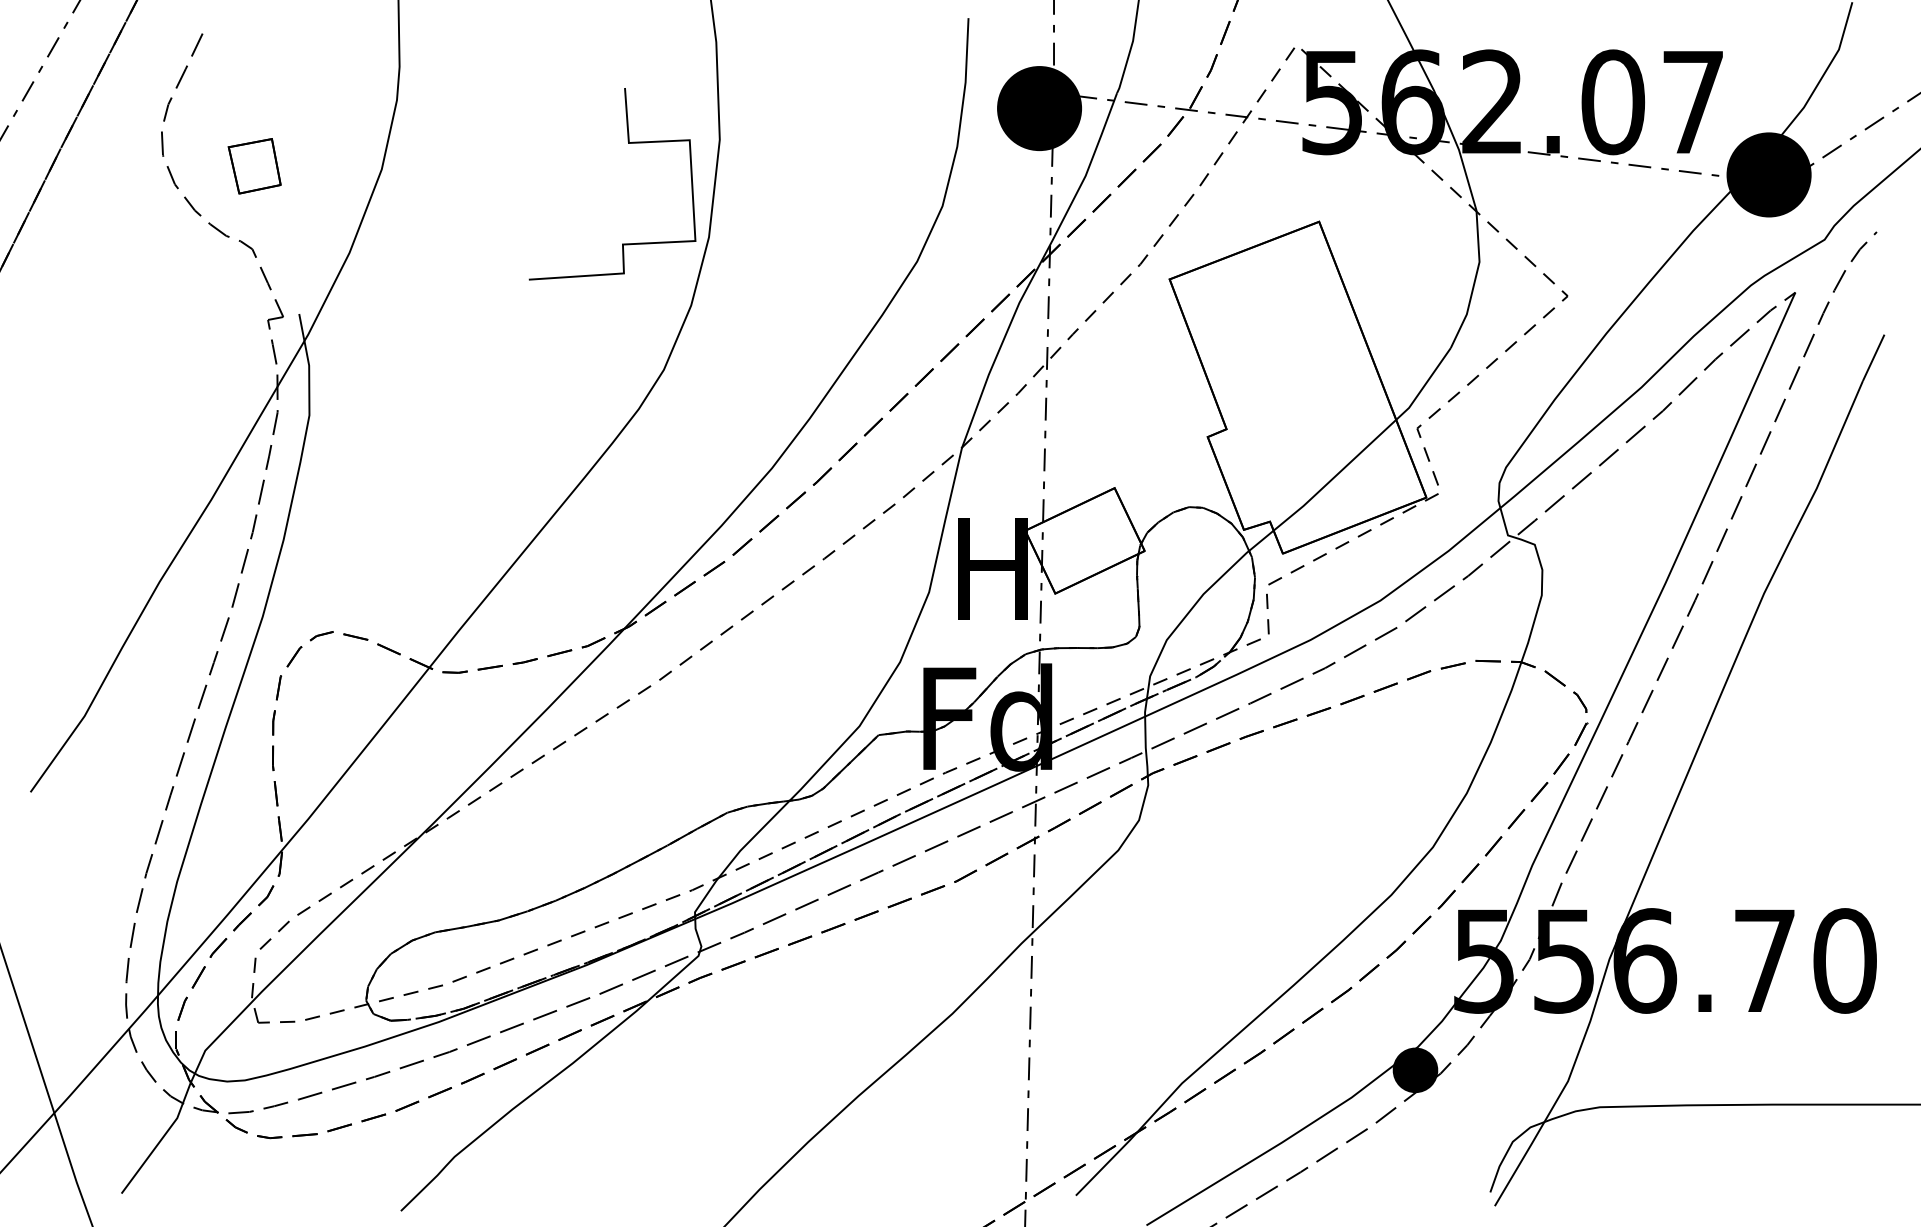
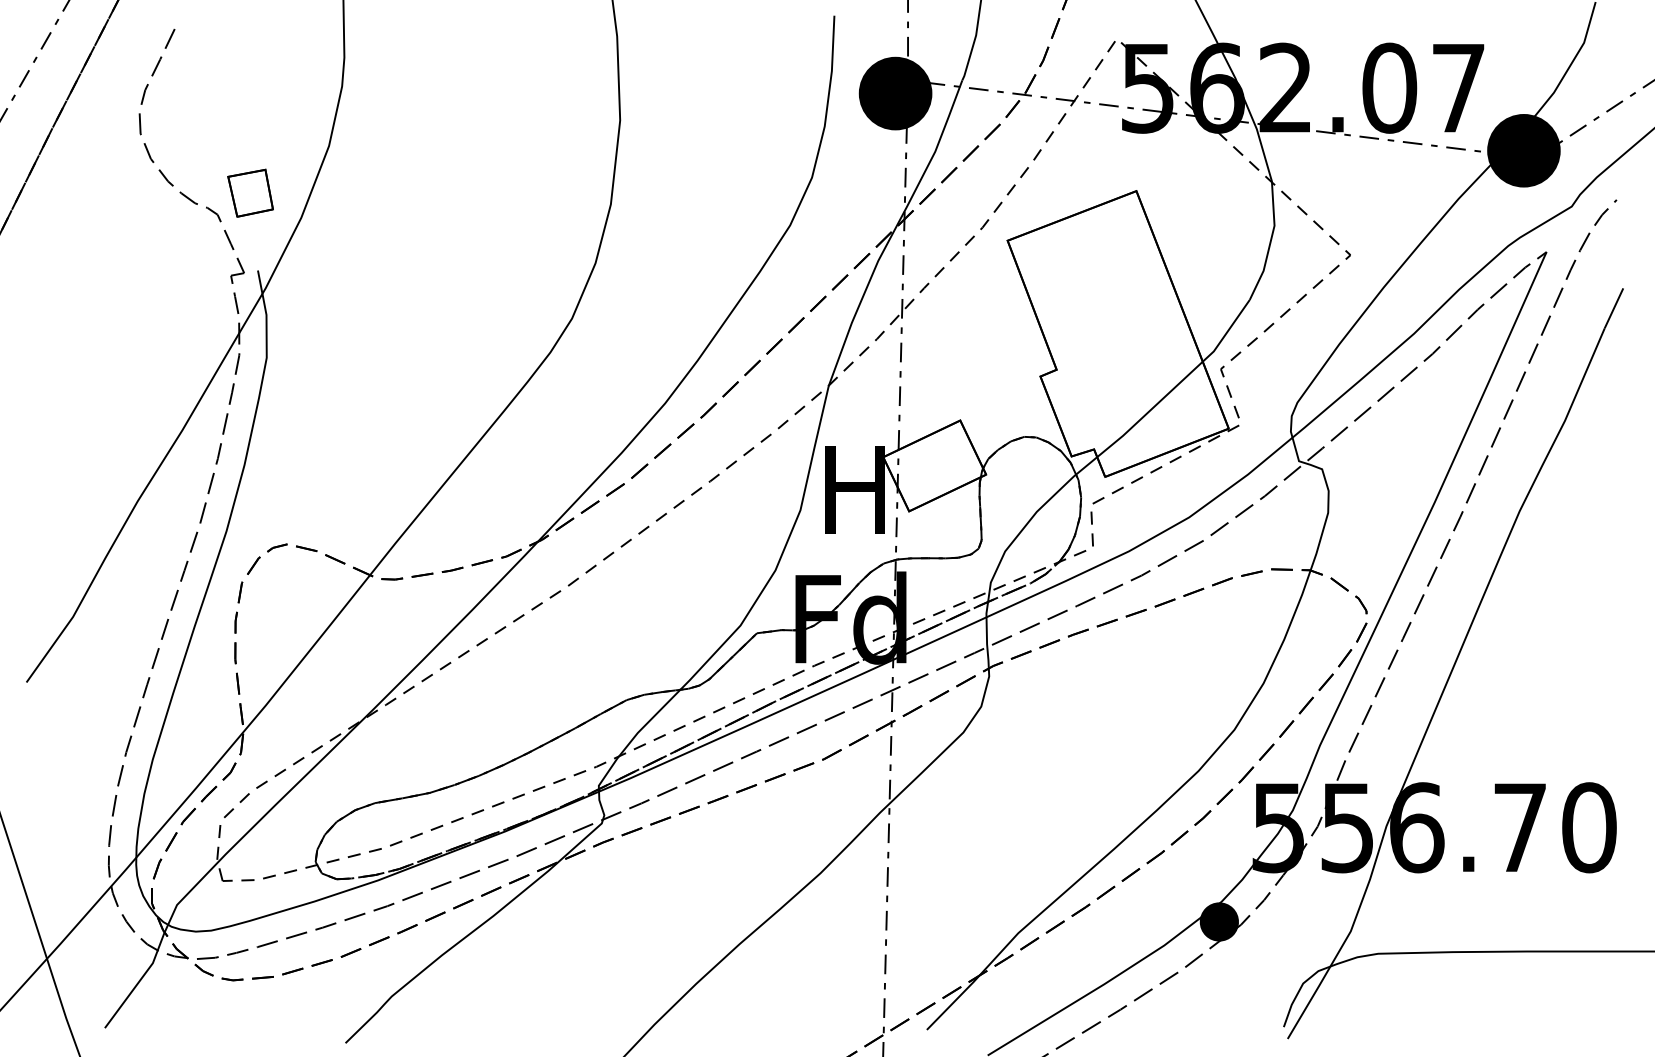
curve: (628, 143) -> (541, 123), removed
part: (254, 166) -> (250, 193), moved

